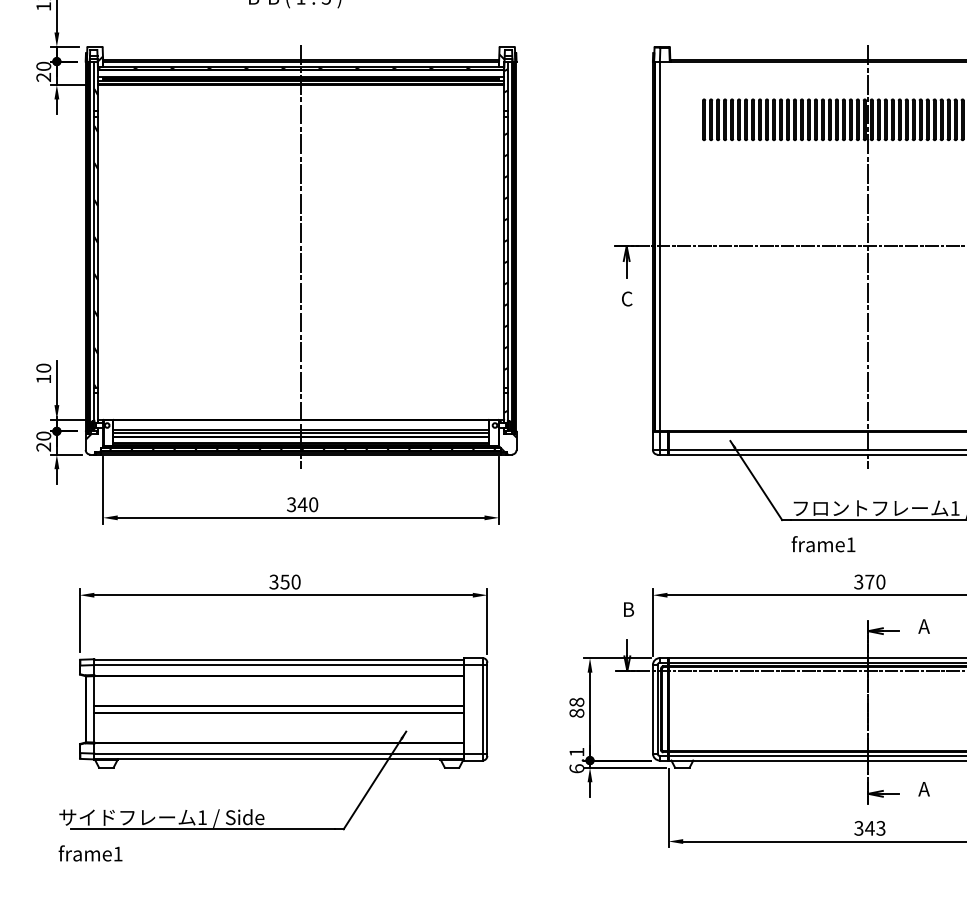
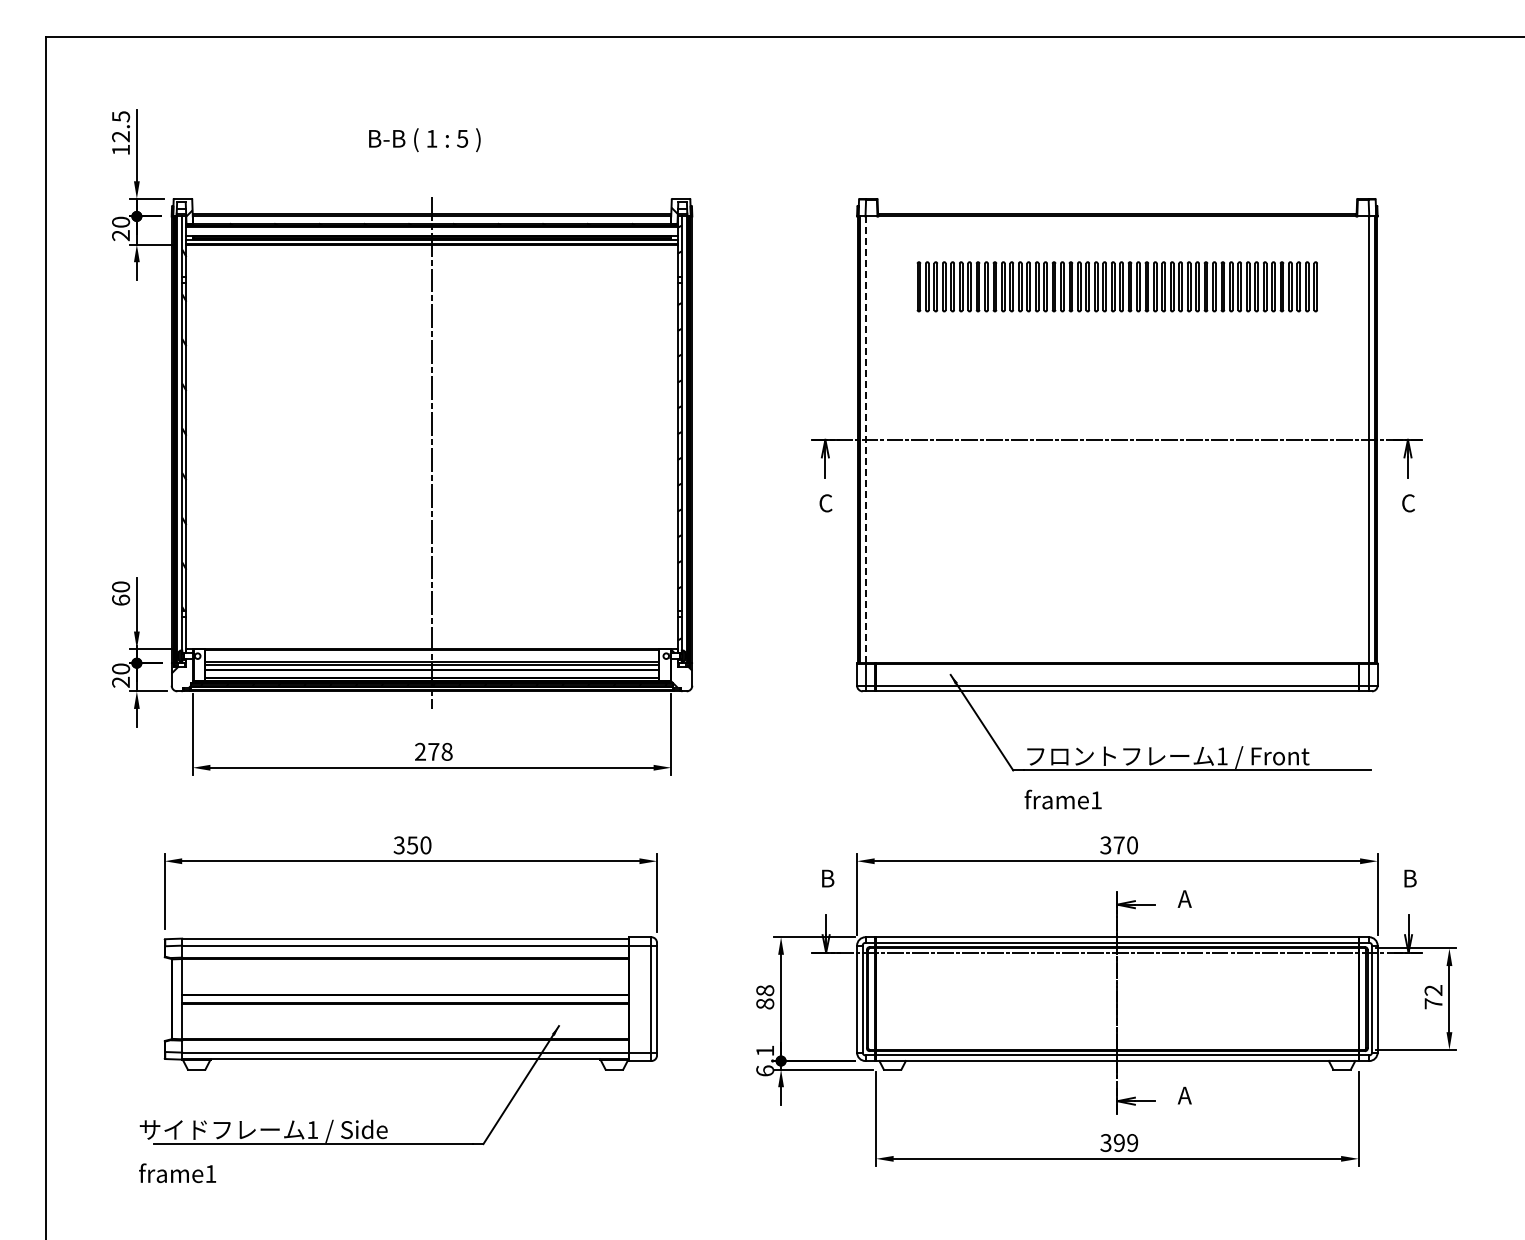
line: (659, 246) -> (865, 439), solid -> dashed
line: (868, 256) -> (1117, 452), removed
text: (44, 378) -> (121, 599), 10 -> 60
text: (302, 504) -> (433, 751), 340 -> 278
text: (875, 828) -> (1125, 1143), 343 -> 399

